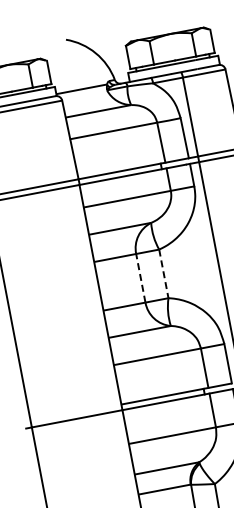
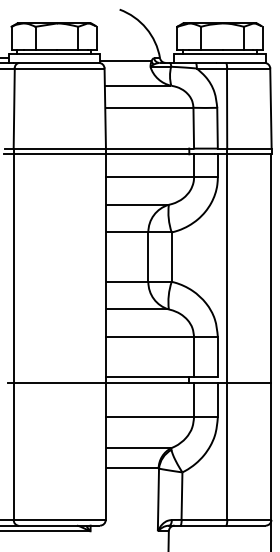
line: (163, 274) -> (171, 257), dashed -> solid
line: (141, 278) -> (148, 257), dashed -> solid

